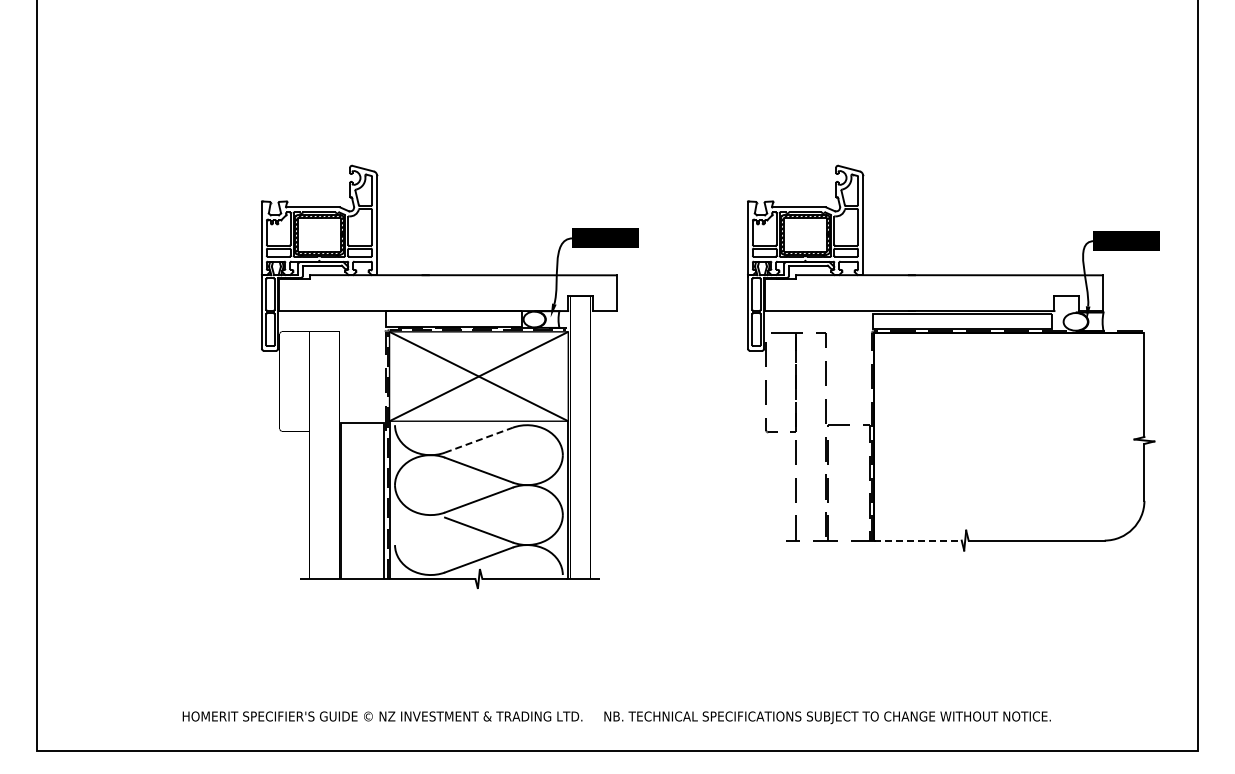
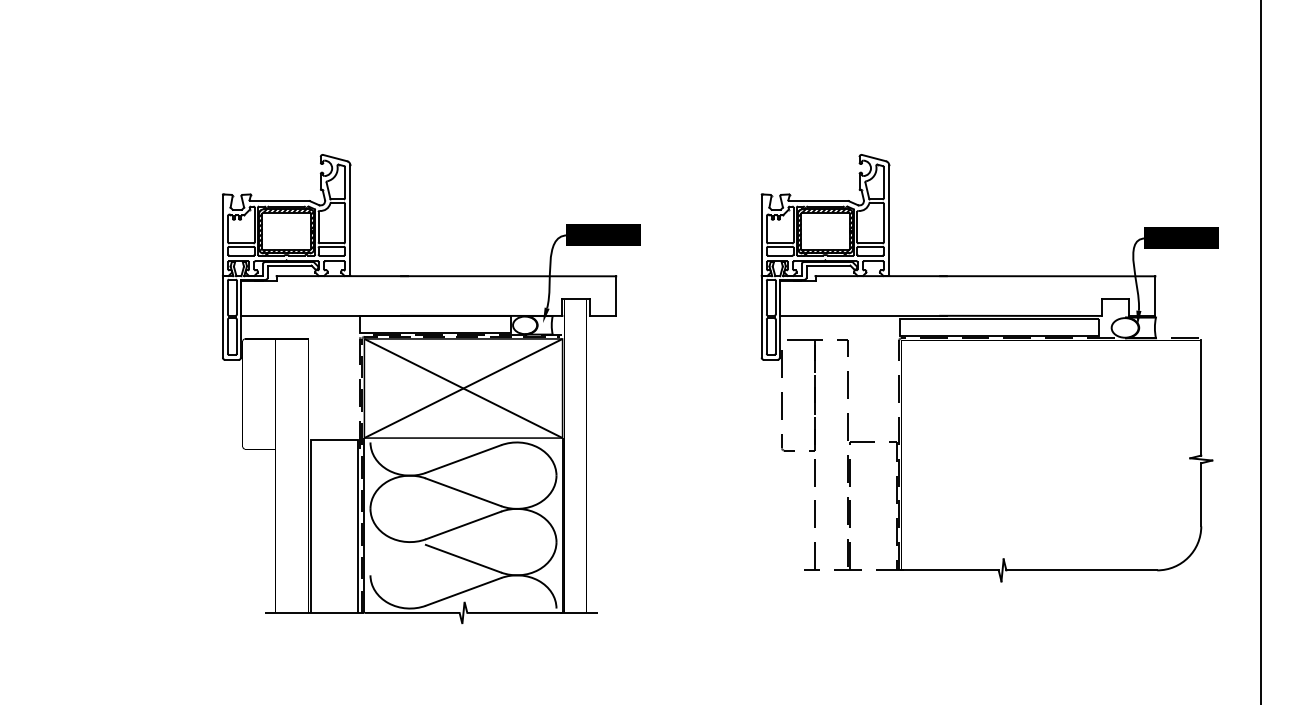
line: (479, 440) -> (464, 459), dashed -> solid
line: (917, 540) -> (949, 570), dashed -> solid

